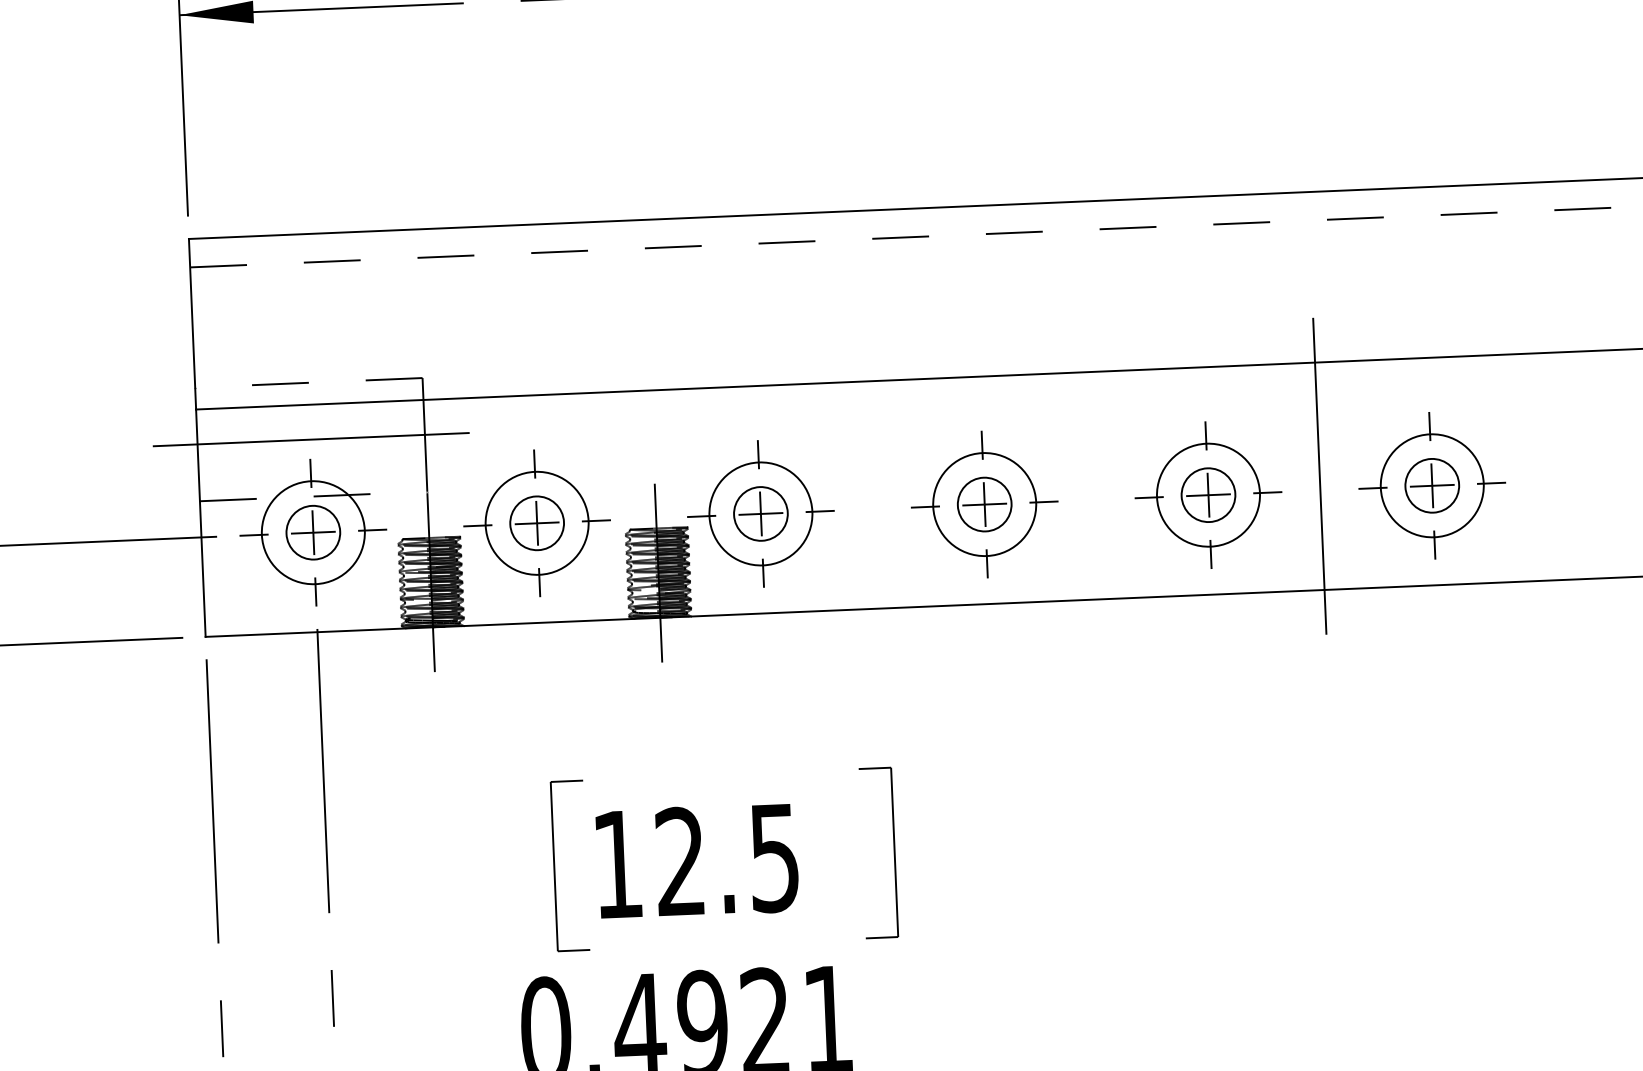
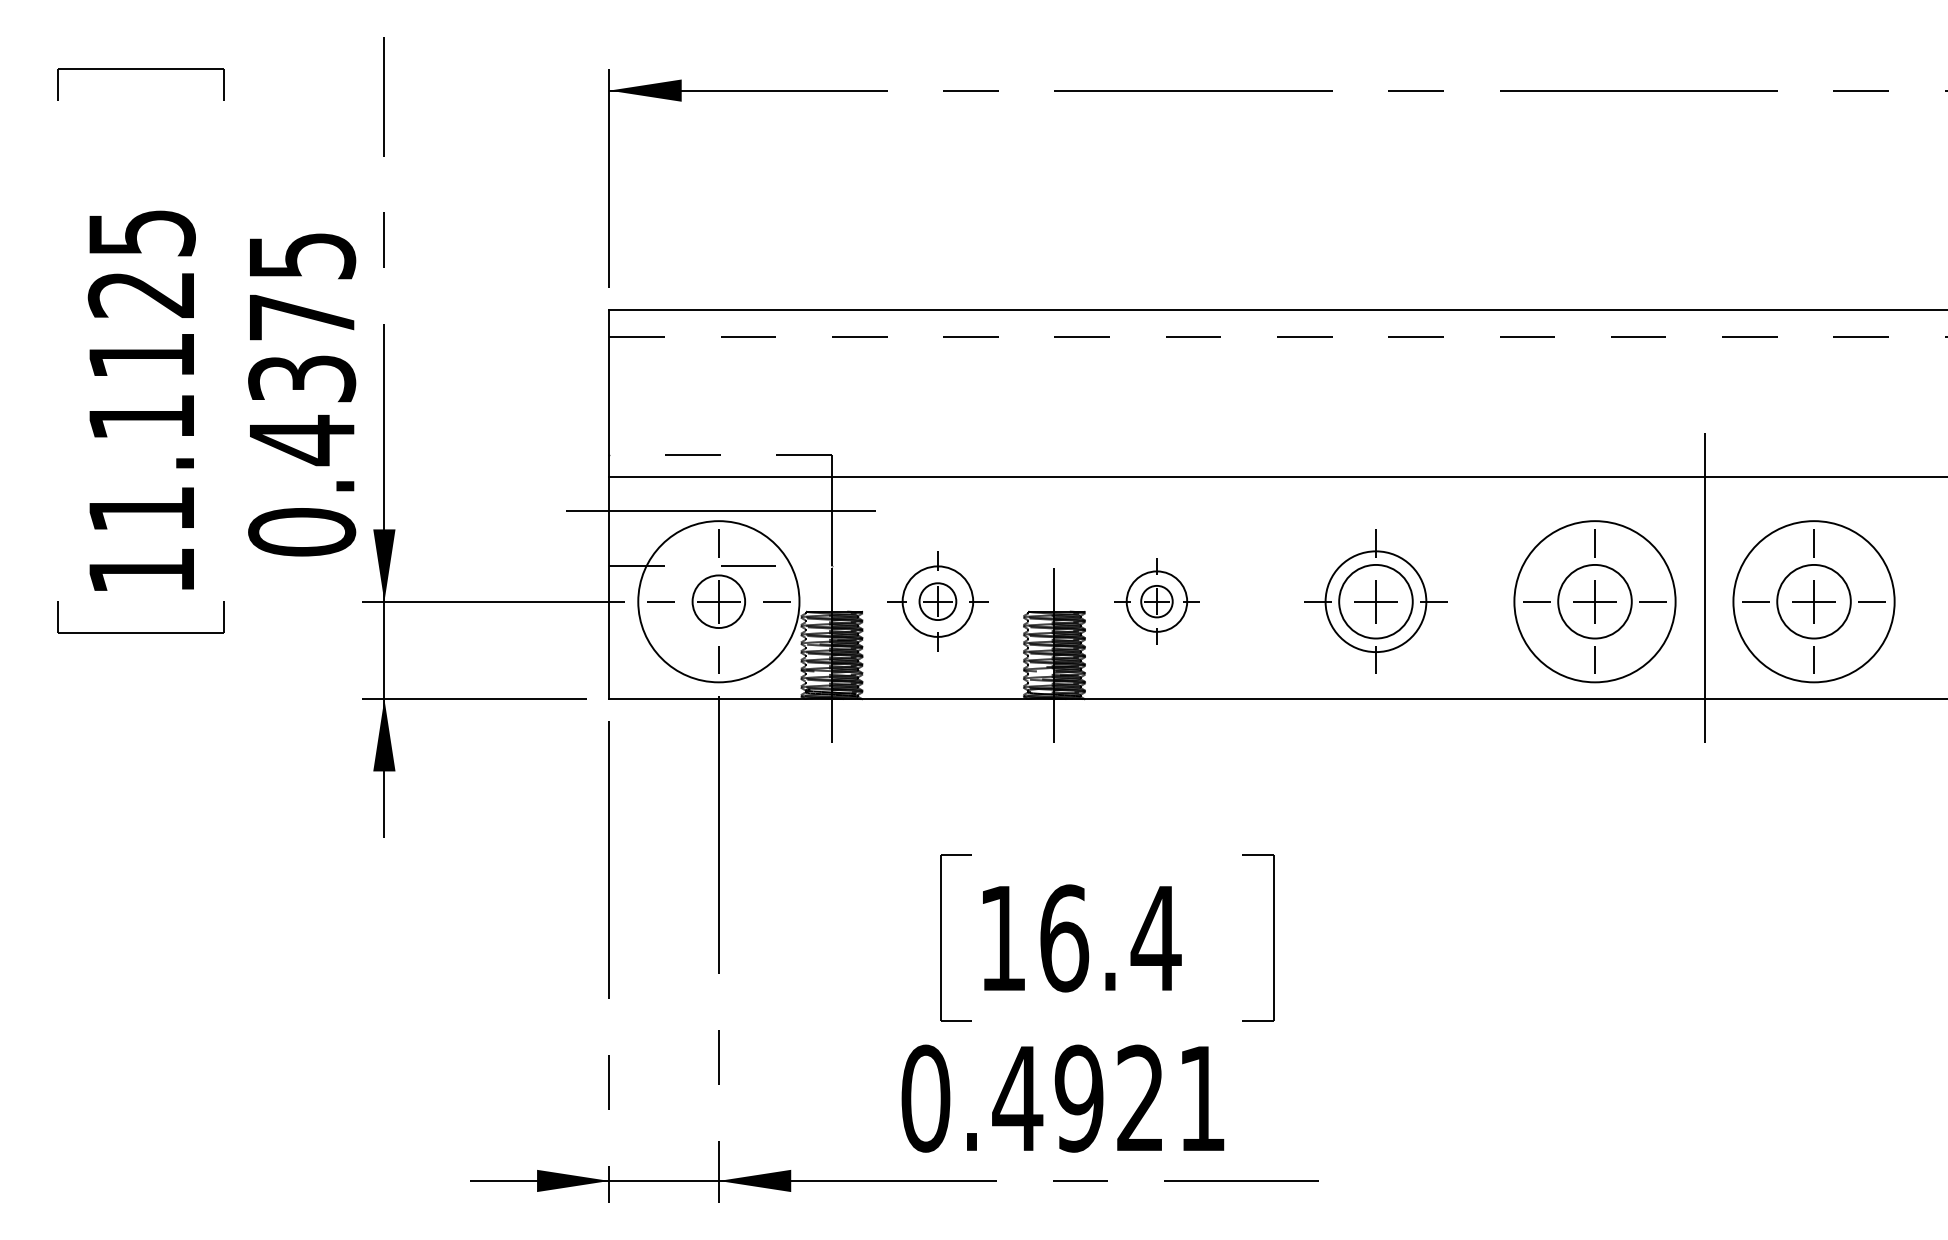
circle: (1431, 485) -> (1813, 601), size x1.4
circle: (1431, 485) -> (1813, 601), size x1.6
circle: (1207, 494) -> (1594, 601), size x1.4
circle: (1207, 494) -> (1594, 601), size x1.6
circle: (984, 504) -> (1375, 601), size x1.4
part: (760, 513) -> (1156, 601), size x0.6
part: (536, 523) -> (937, 601), size x0.7
circle: (312, 532) -> (718, 601), size x1.6
text: (727, 860) -> (1110, 938), 12.5 -> 16.4

